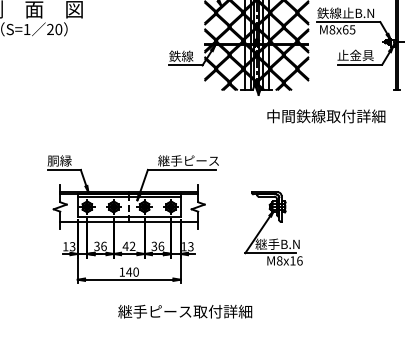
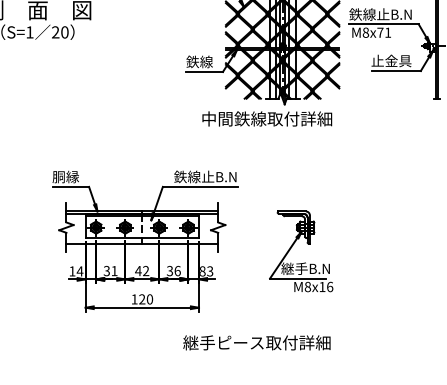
text: (349, 29) -> (384, 32), M8x65 -> M8x71
text: (326, 115) -> (267, 118), moved
text: (188, 160) -> (207, 176), 継手ピース -> 鉄線止B.N
text: (103, 245) -> (114, 270), 36 -> 31
text: (72, 246) -> (79, 271), 13 -> 14
text: (183, 246) -> (202, 271), 13 -> 83
text: (128, 272) -> (141, 299), 140 -> 120
text: (184, 311) -> (256, 342), moved

